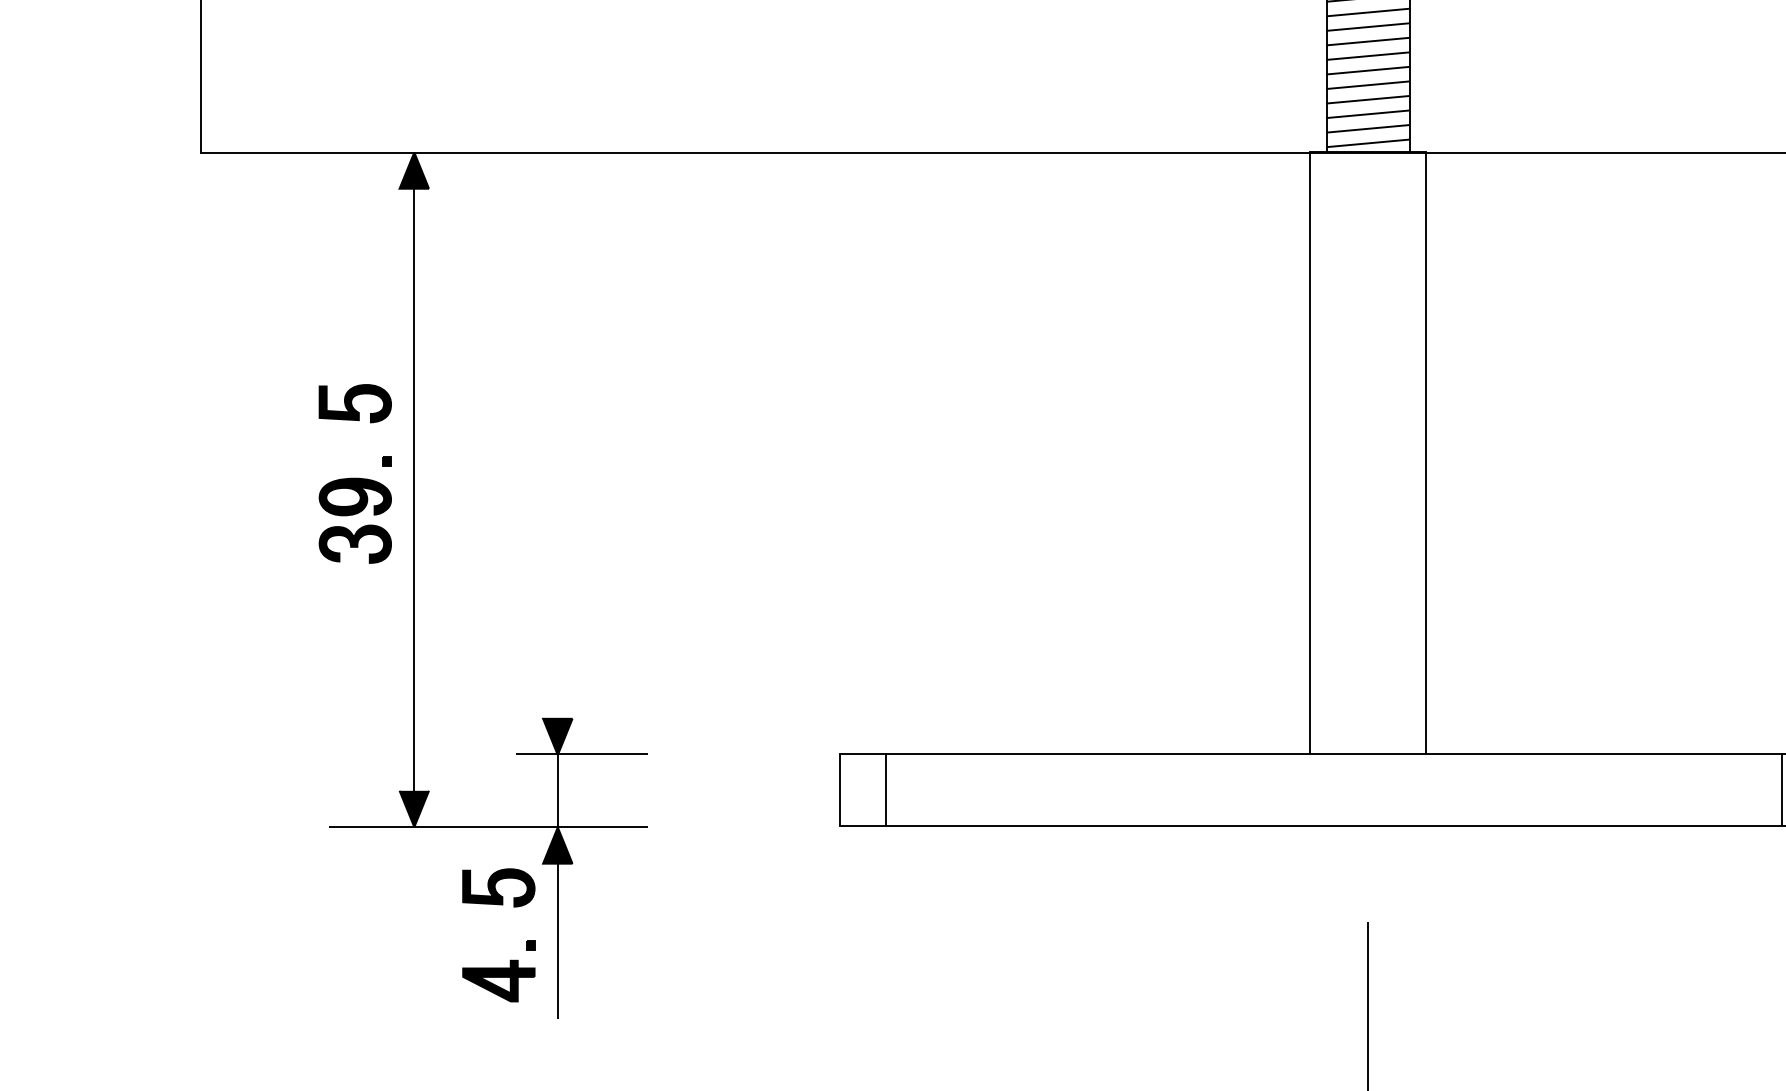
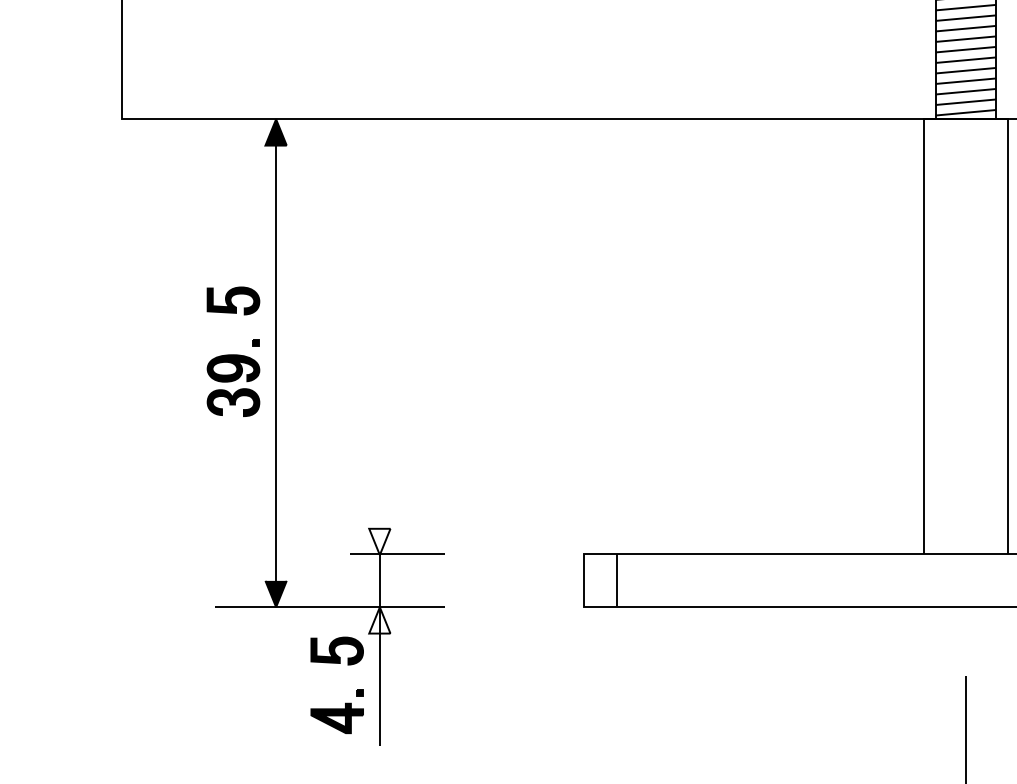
fill: (557, 736) -> (379, 541), removed
fill: (557, 845) -> (379, 620), removed

